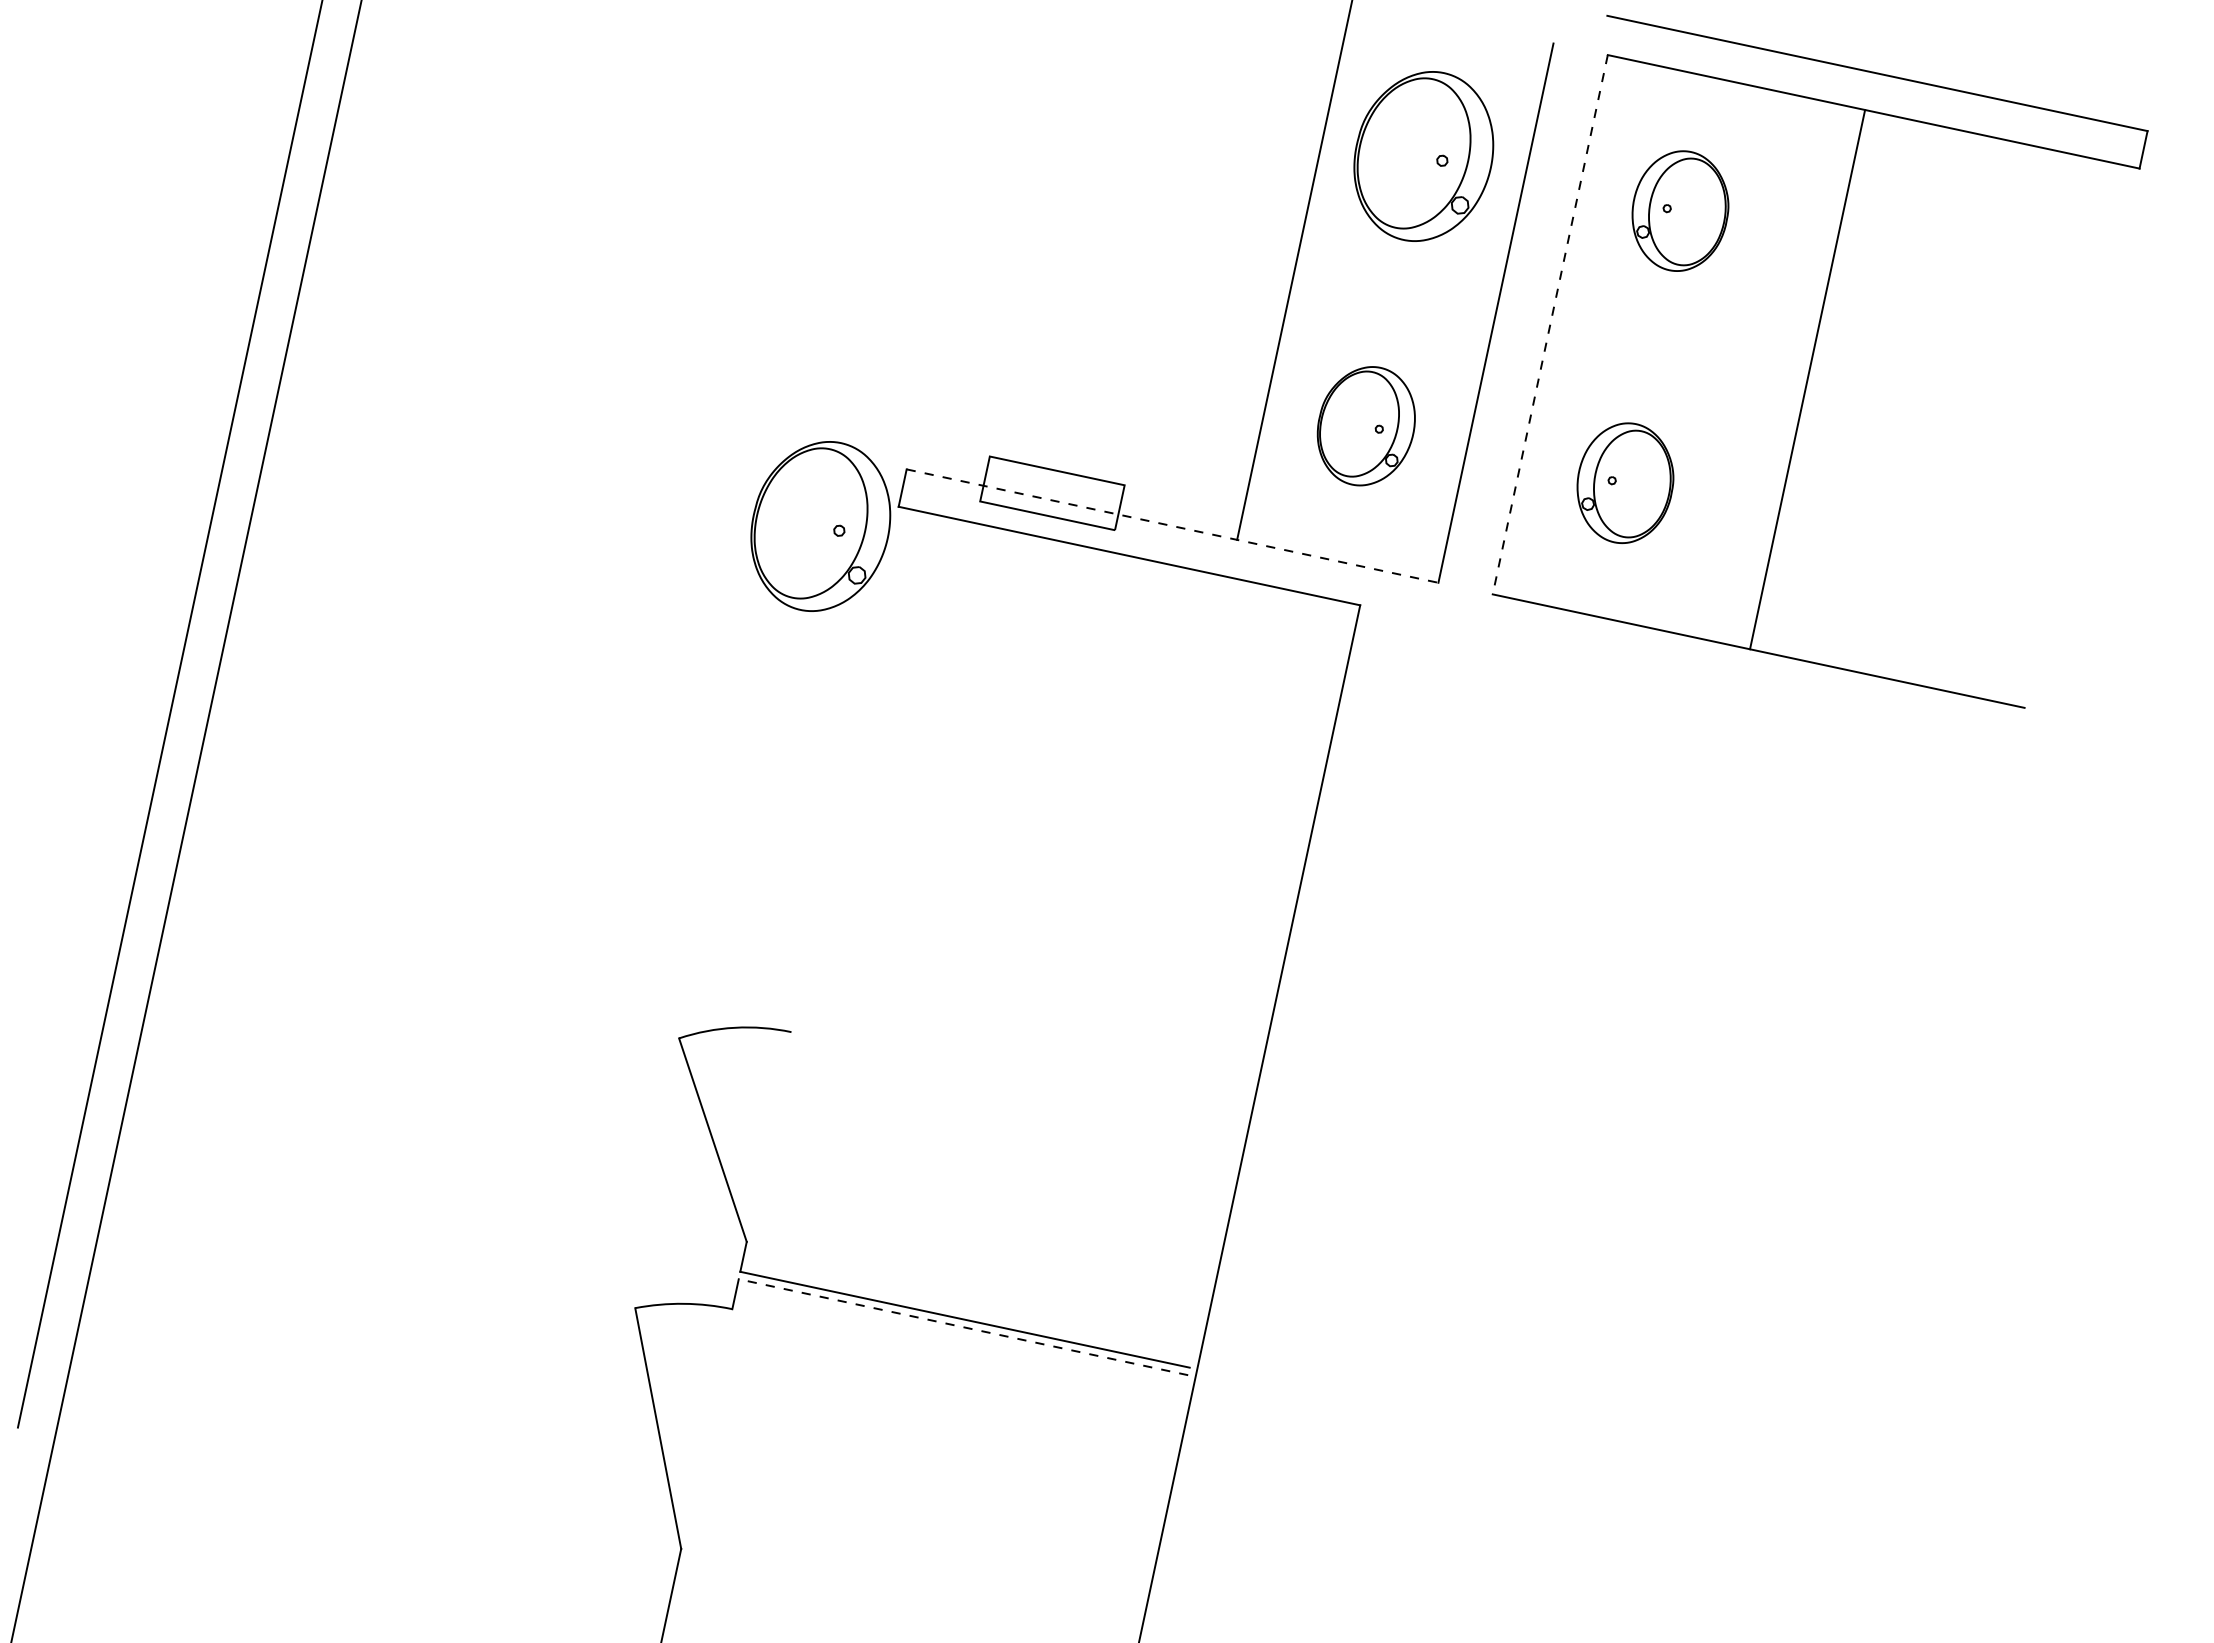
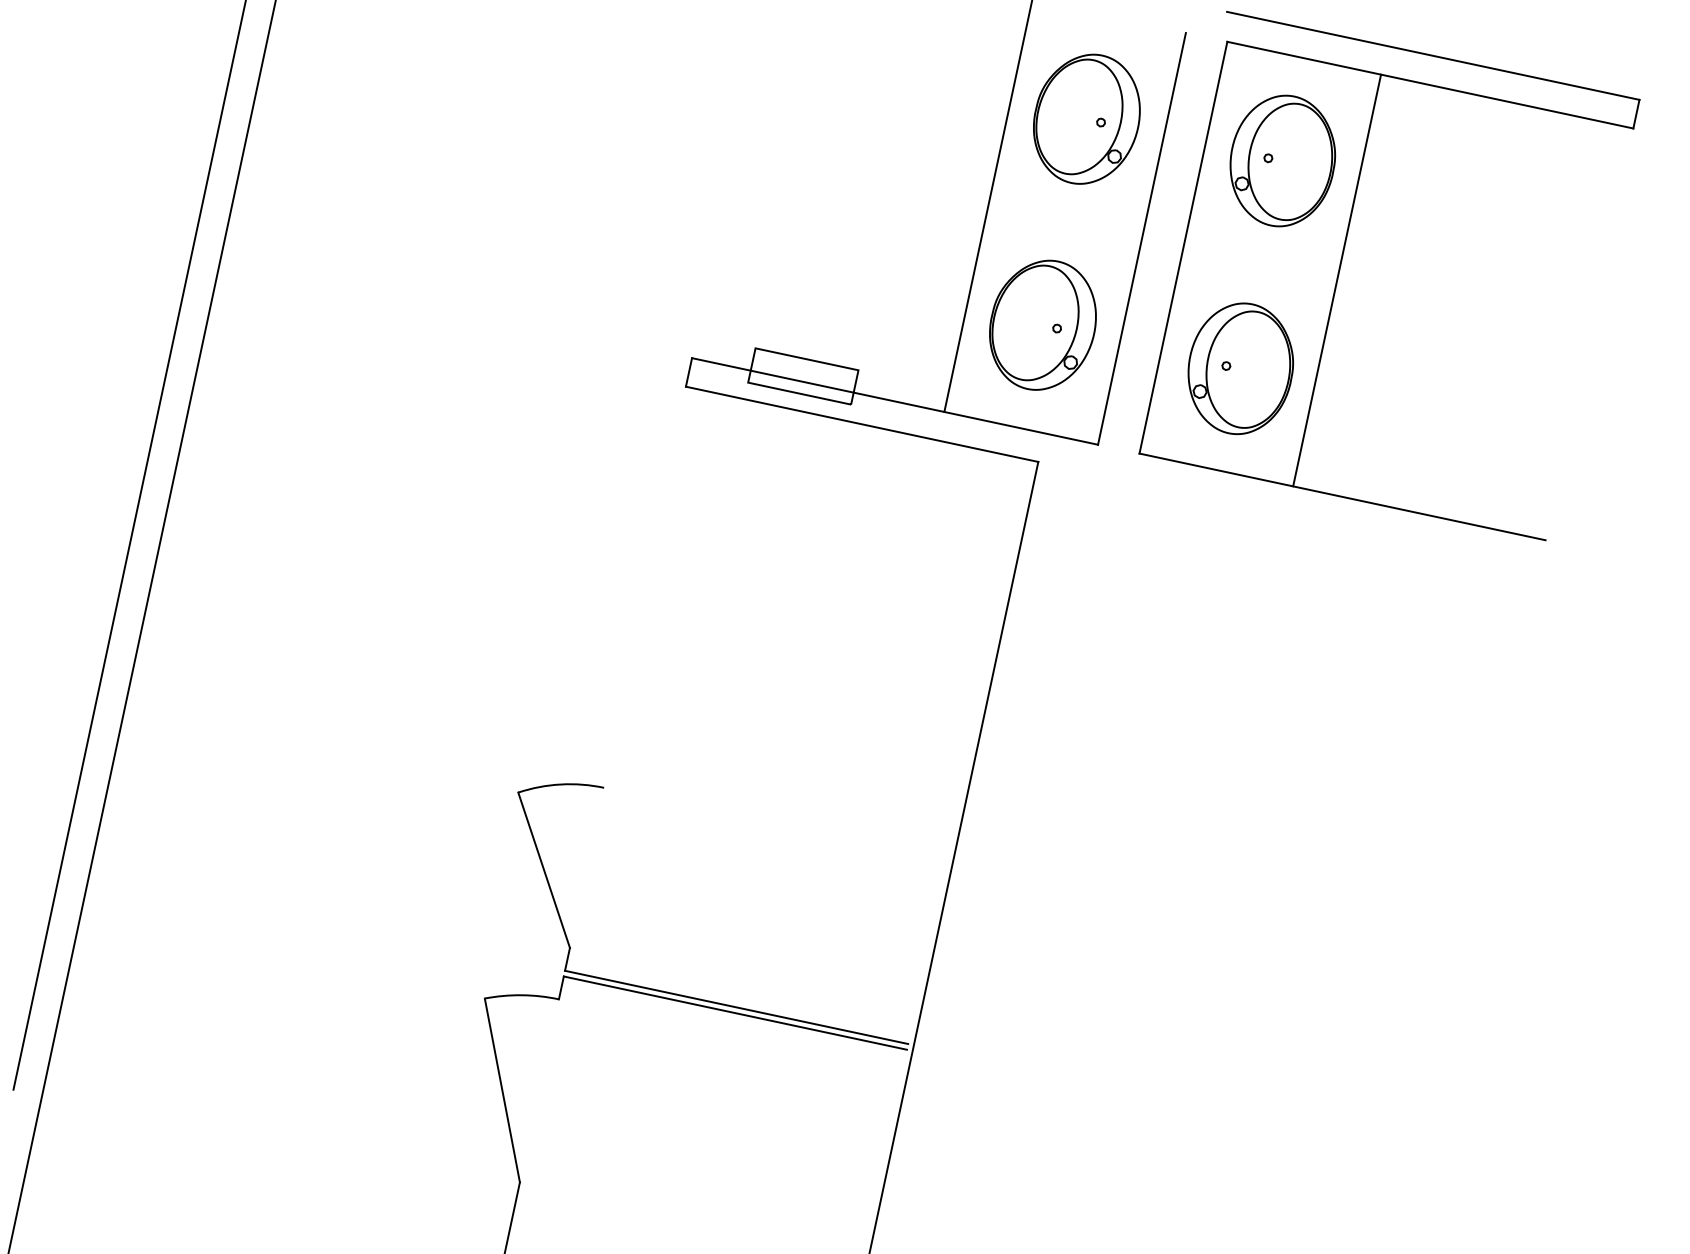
part: (1680, 210) -> (1282, 160), size x1.43
line: (1550, 324) -> (1183, 247), dashed -> solid
line: (1807, 379) -> (1337, 280), moved
part: (1366, 425) -> (1043, 324), size x1.43
part: (1625, 482) -> (1240, 368), size x1.43
part: (820, 526) -> (626, 401), removed
line: (1172, 526) -> (895, 401), dashed -> solid
line: (963, 1327) -> (735, 1013), dashed -> solid

